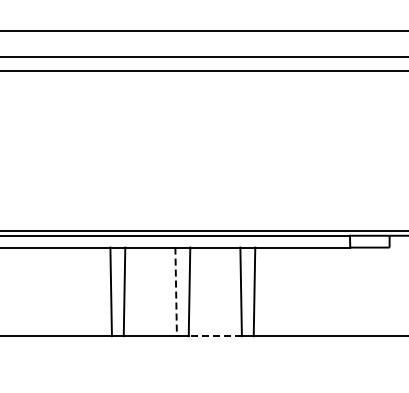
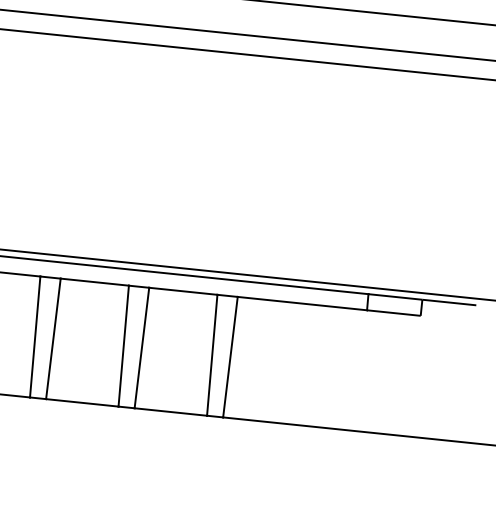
line: (176, 292) -> (124, 347), dashed -> solid
line: (215, 336) -> (171, 412), dashed -> solid

